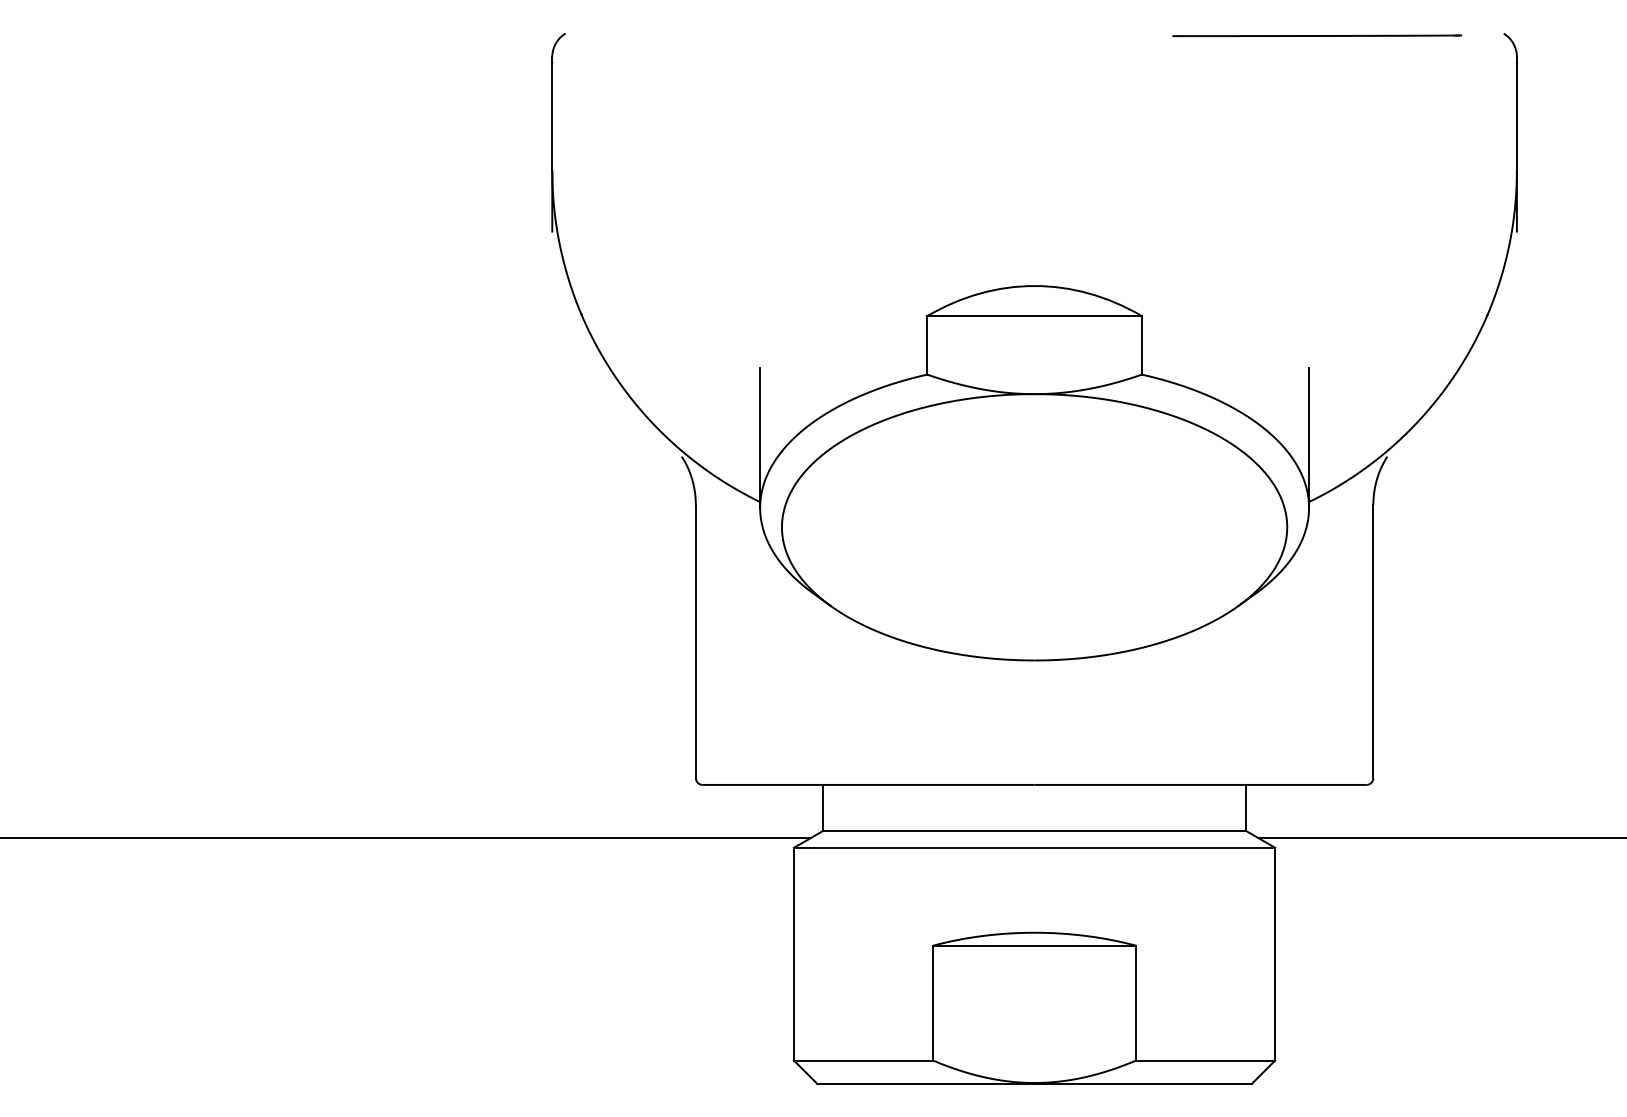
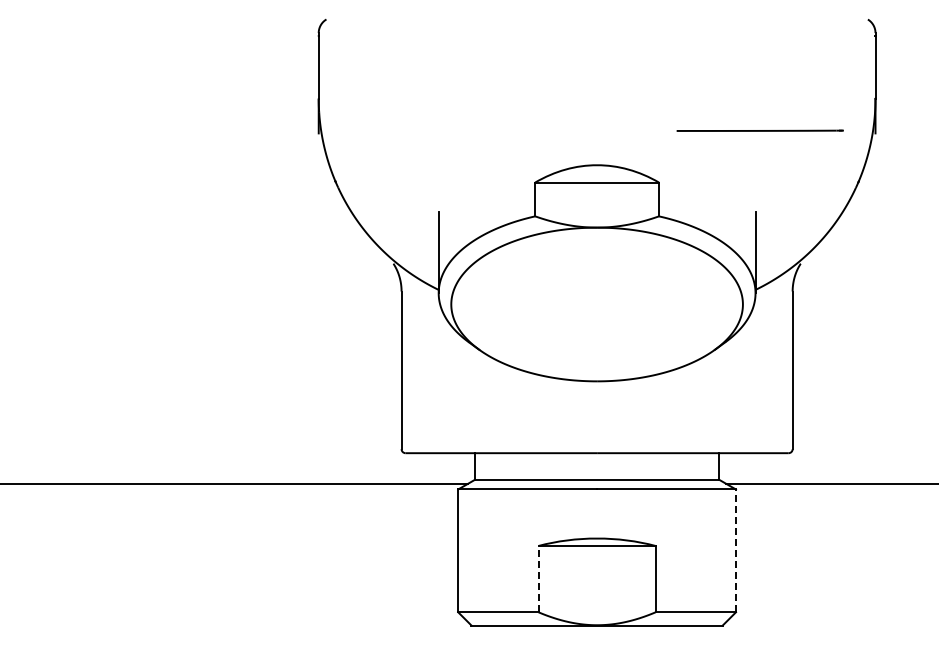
line: (1315, 35) -> (759, 130), moved
line: (1276, 953) -> (736, 550), solid -> dashed
line: (933, 1002) -> (538, 578), solid -> dashed

